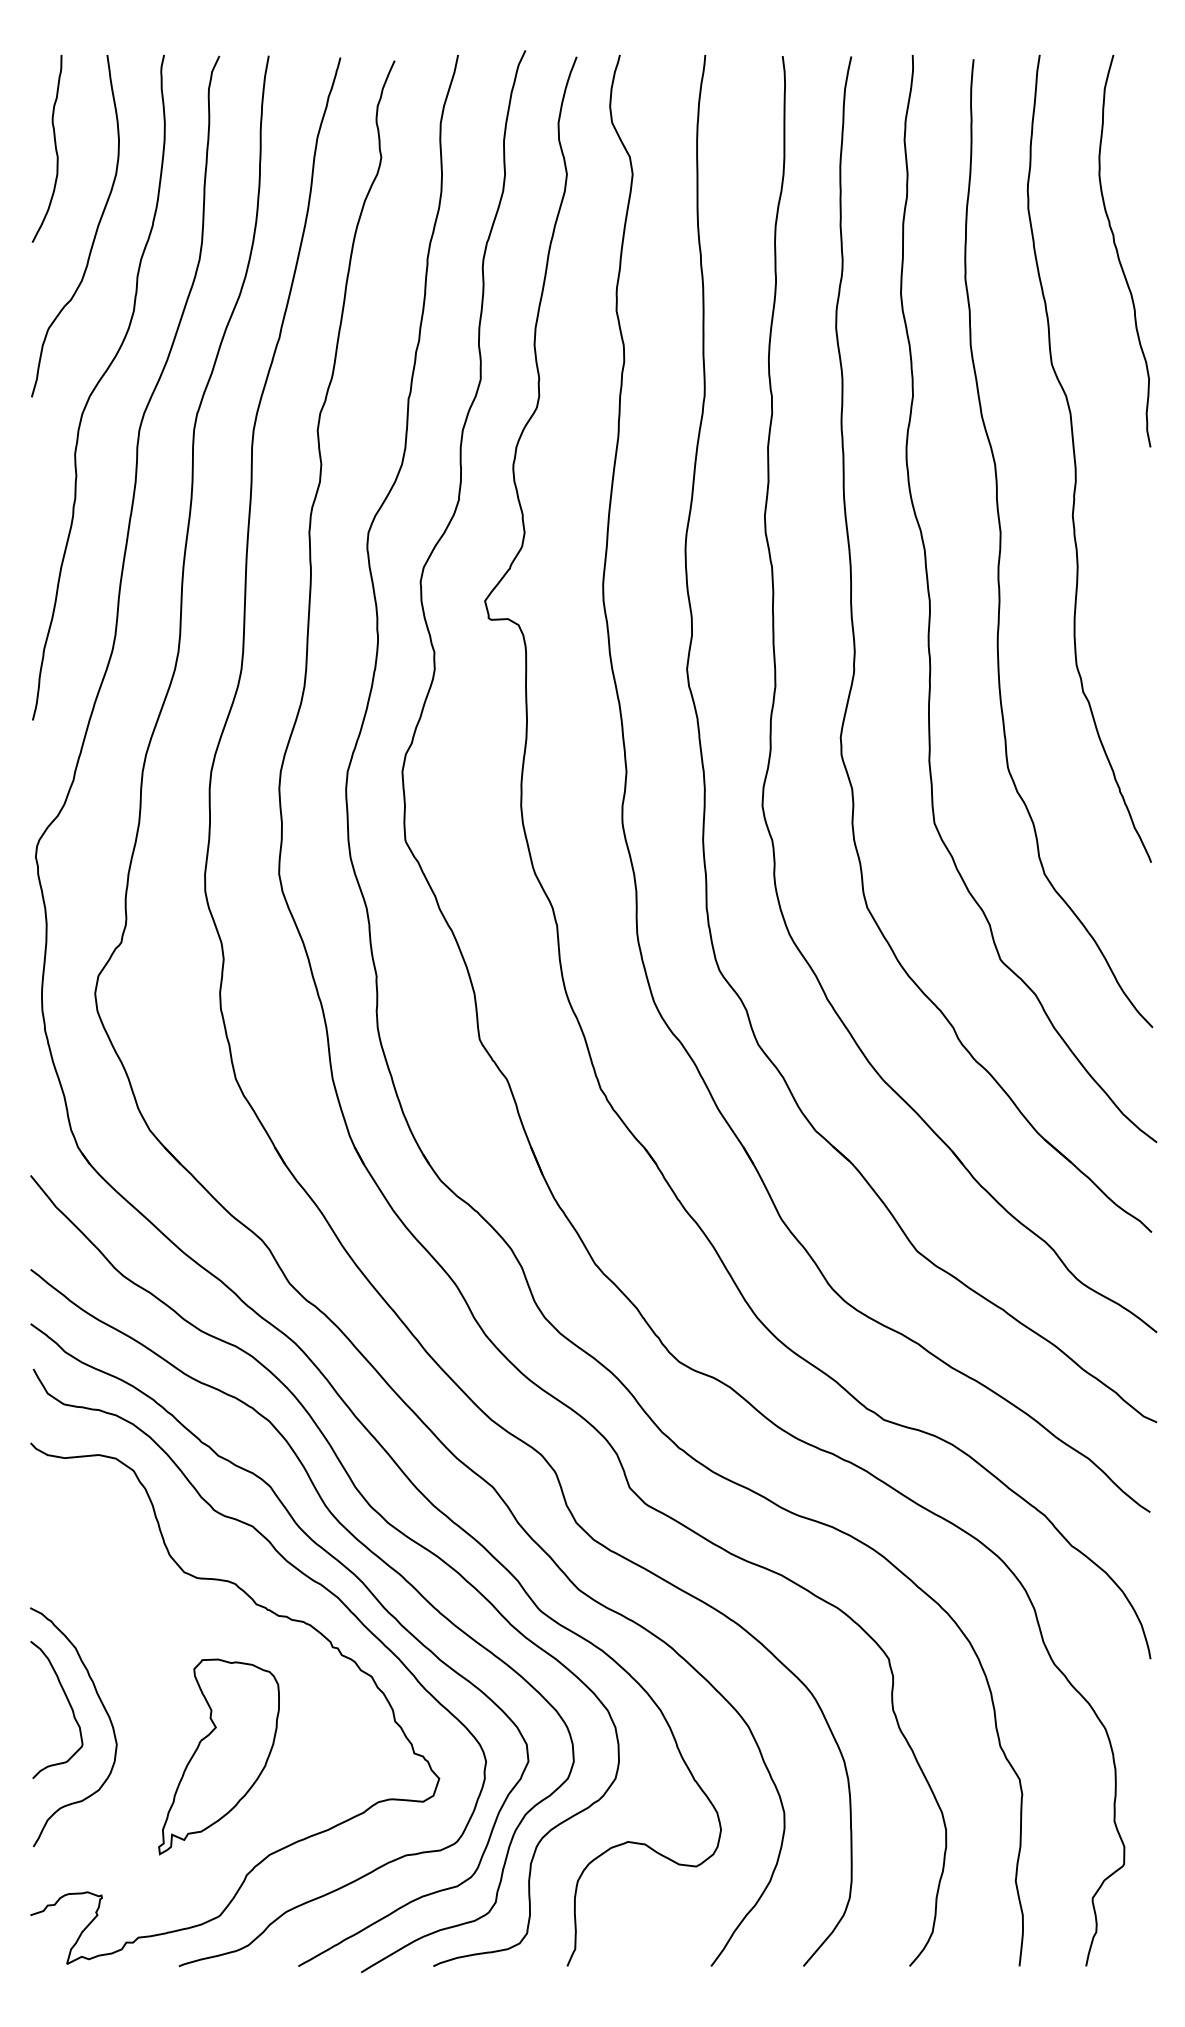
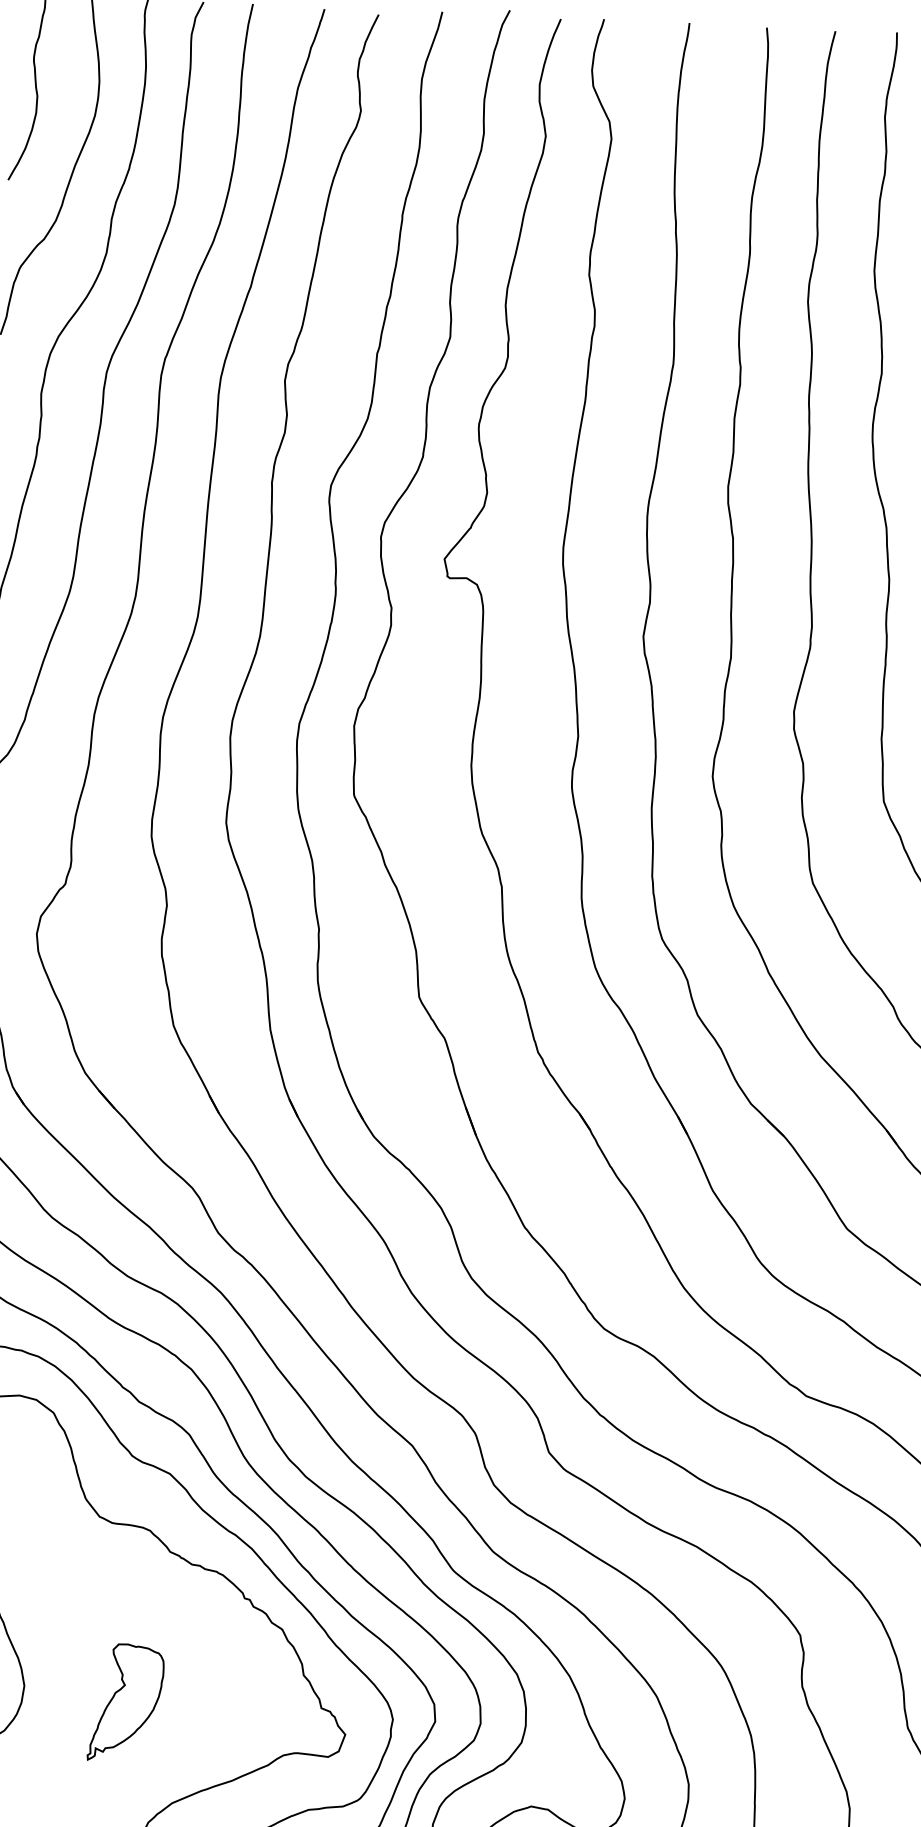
part: (218, 1756) -> (125, 1702), size x0.6

